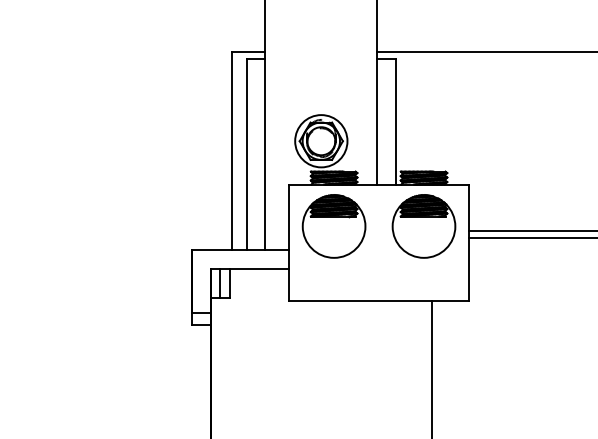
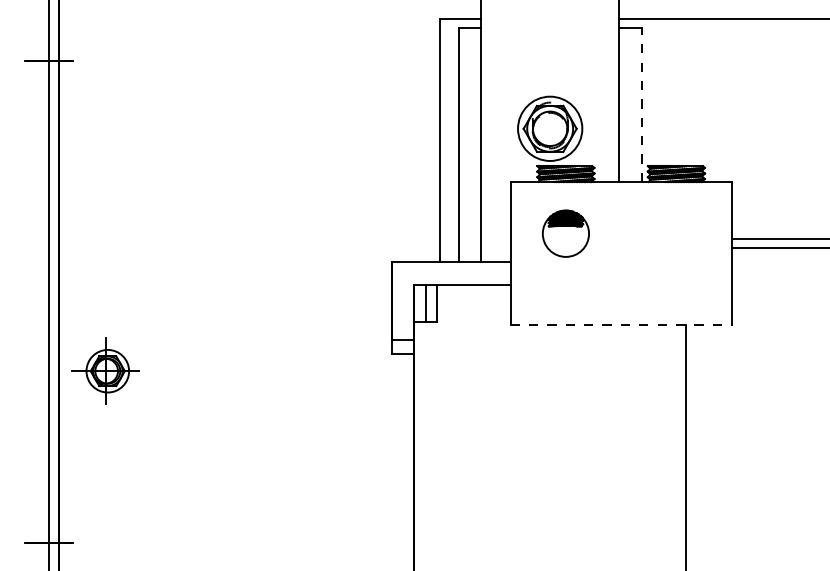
line: (396, 121) -> (642, 104), solid -> dashed
part: (333, 226) -> (565, 233), size x0.6
part: (424, 226) -> (676, 233), removed
line: (379, 301) -> (621, 325), solid -> dashed

